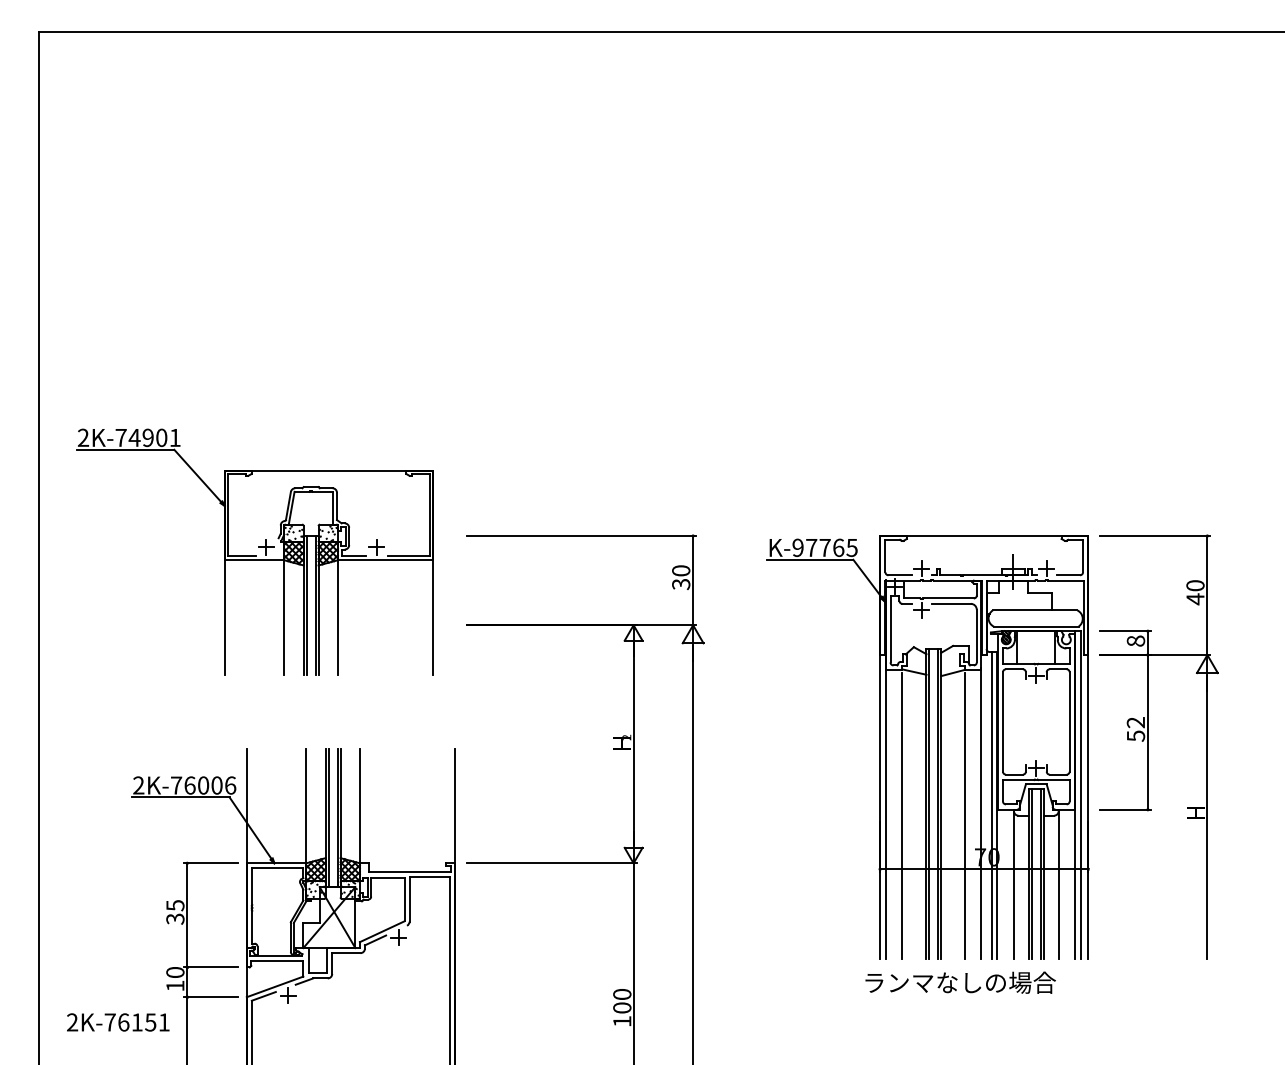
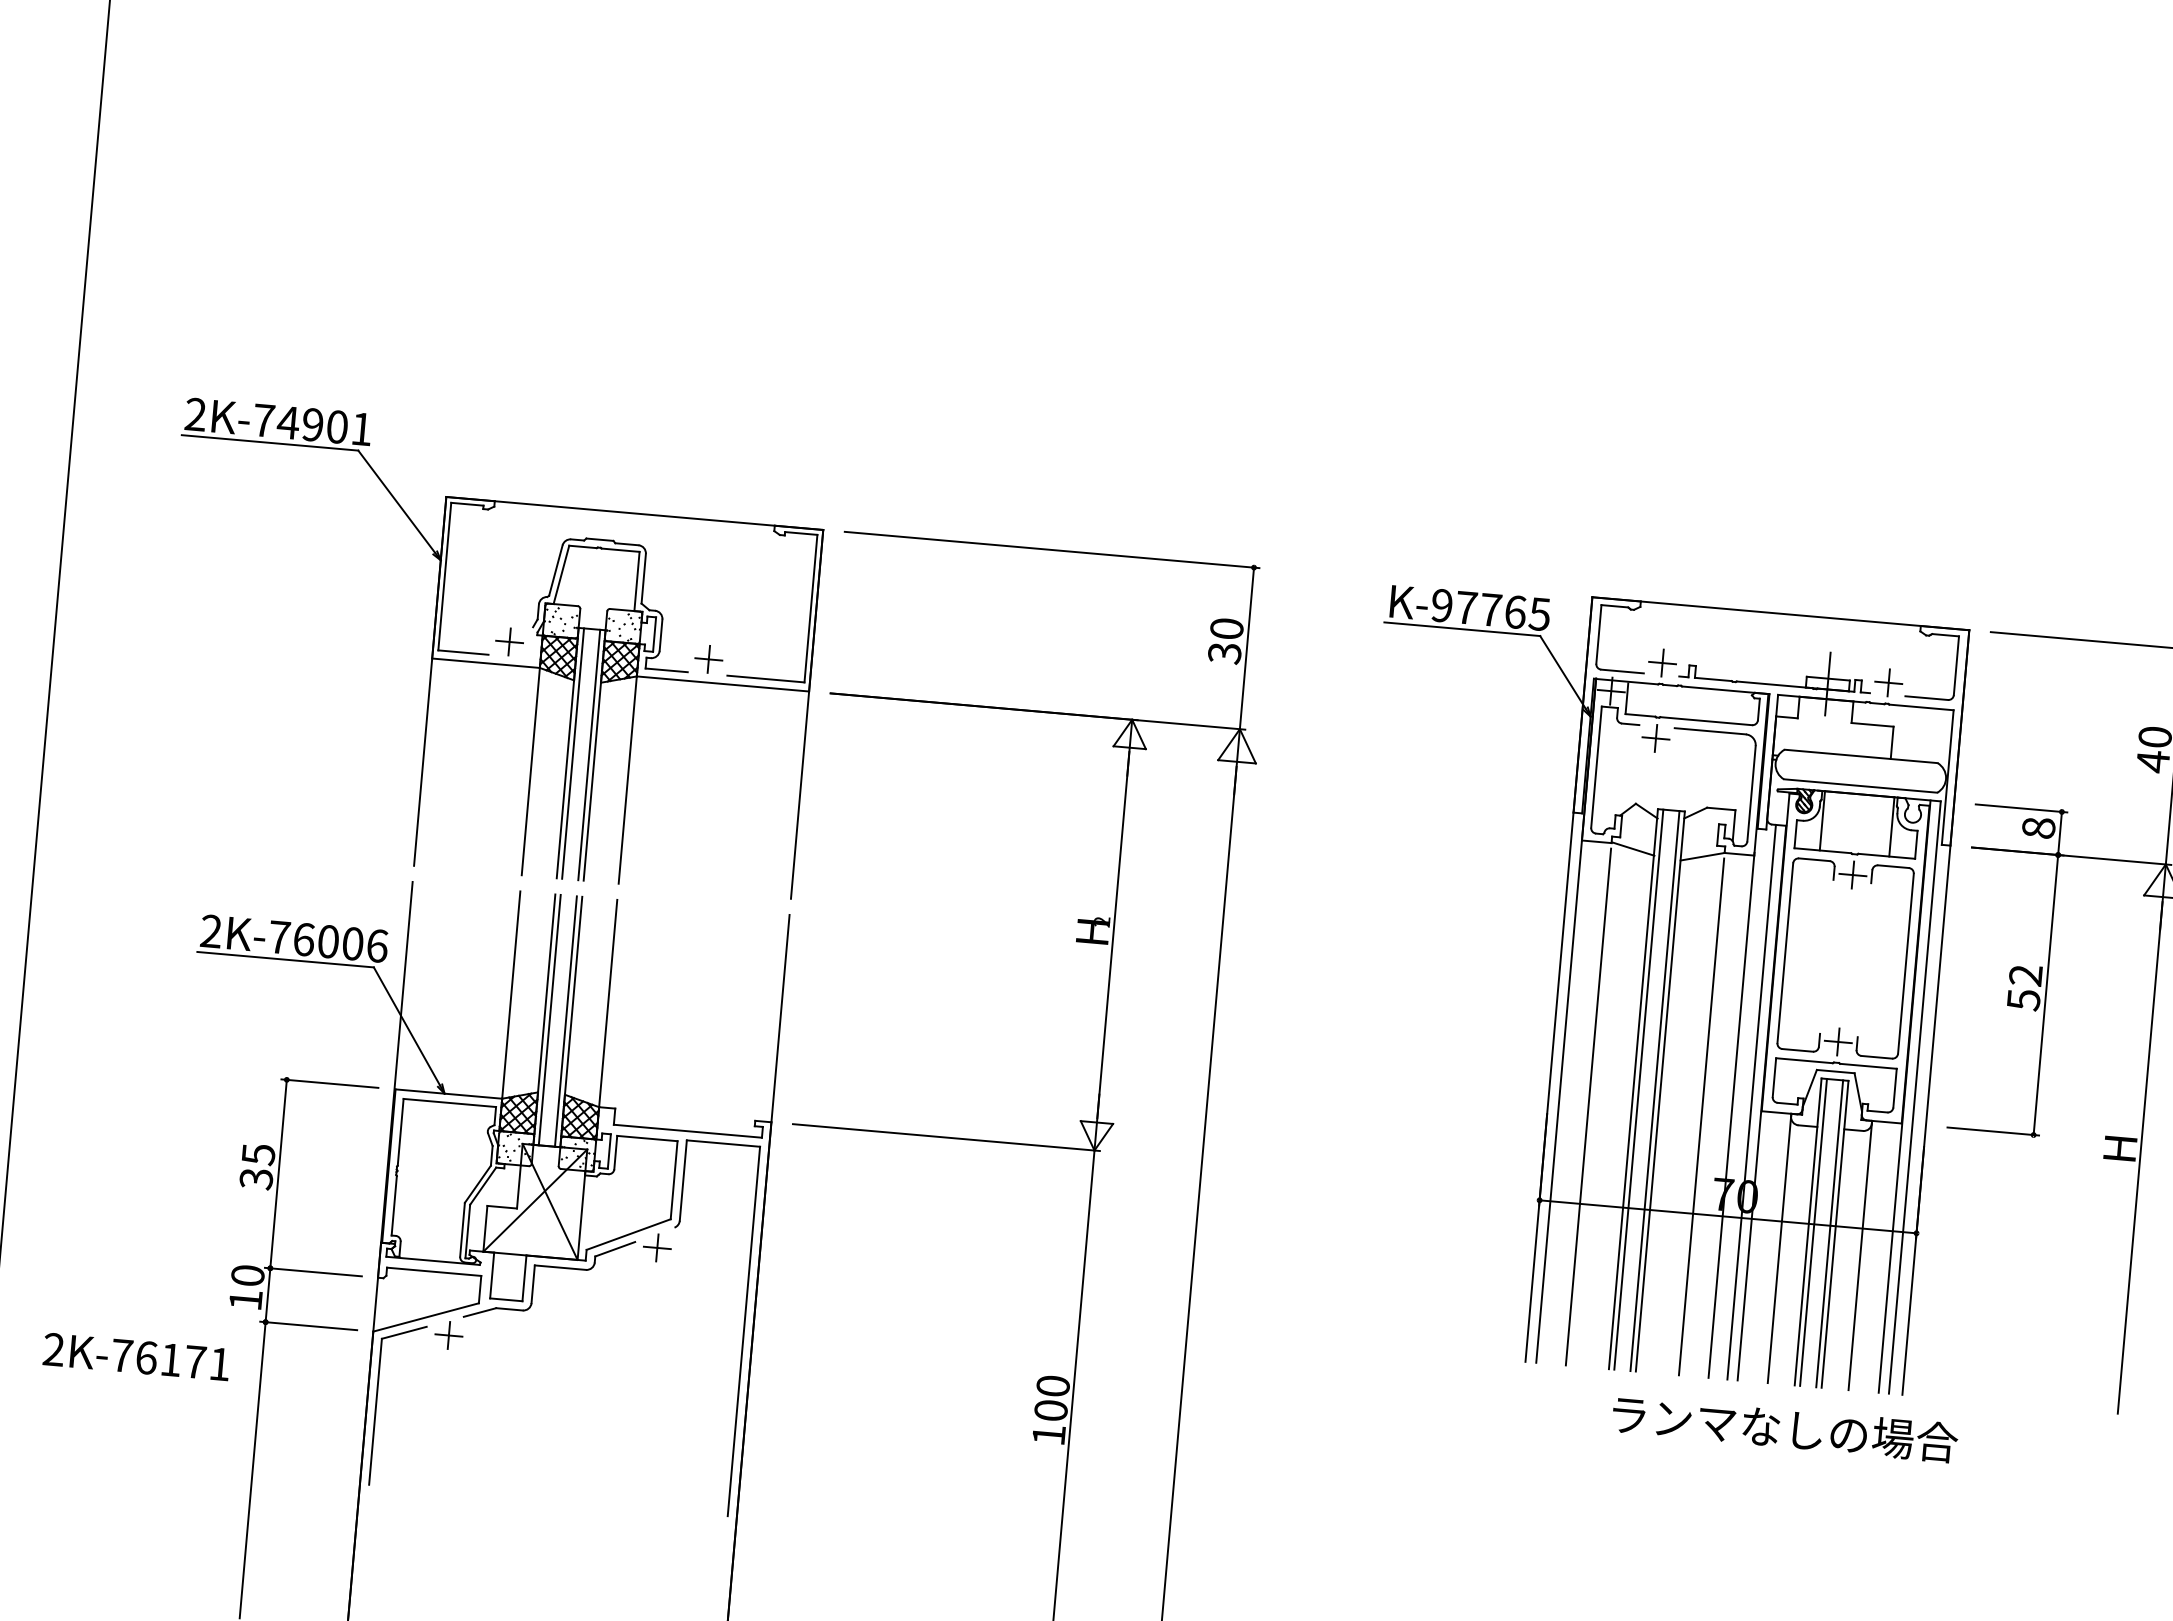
part: (254, 551) -> (487, 647), moved
text: (960, 982) -> (1784, 1428), moved
text: (150, 1022) -> (194, 1362), 2K-76151 -> 2K-76171

